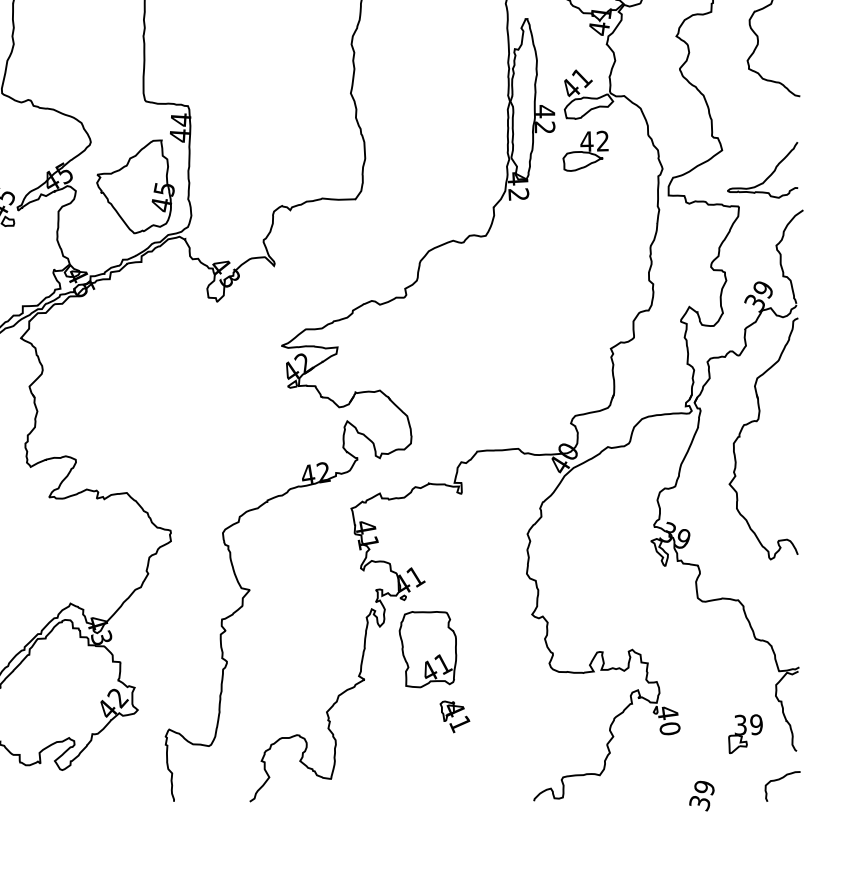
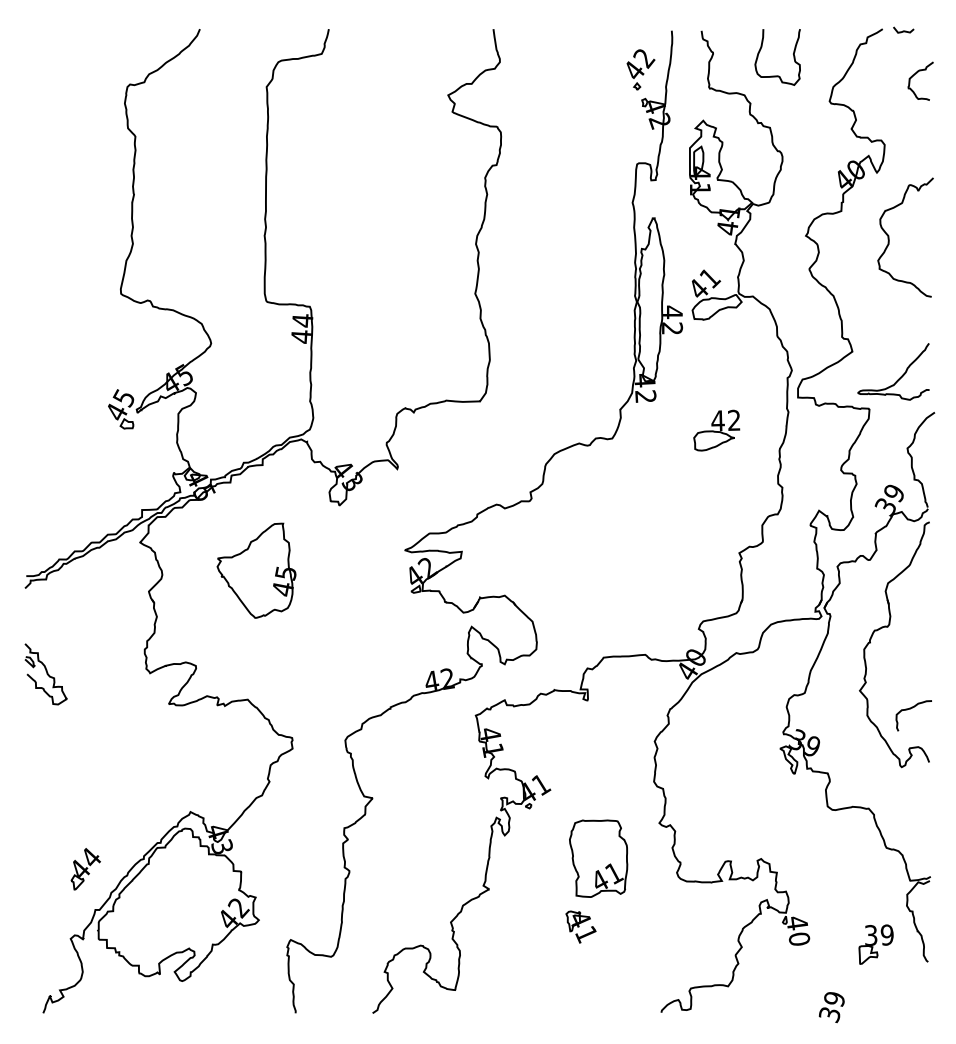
part: (585, 151) -> (716, 430), moved
part: (135, 186) -> (256, 570), moved
part: (427, 649) -> (598, 858), moved
curve: (779, 780) -> (910, 709), moved

